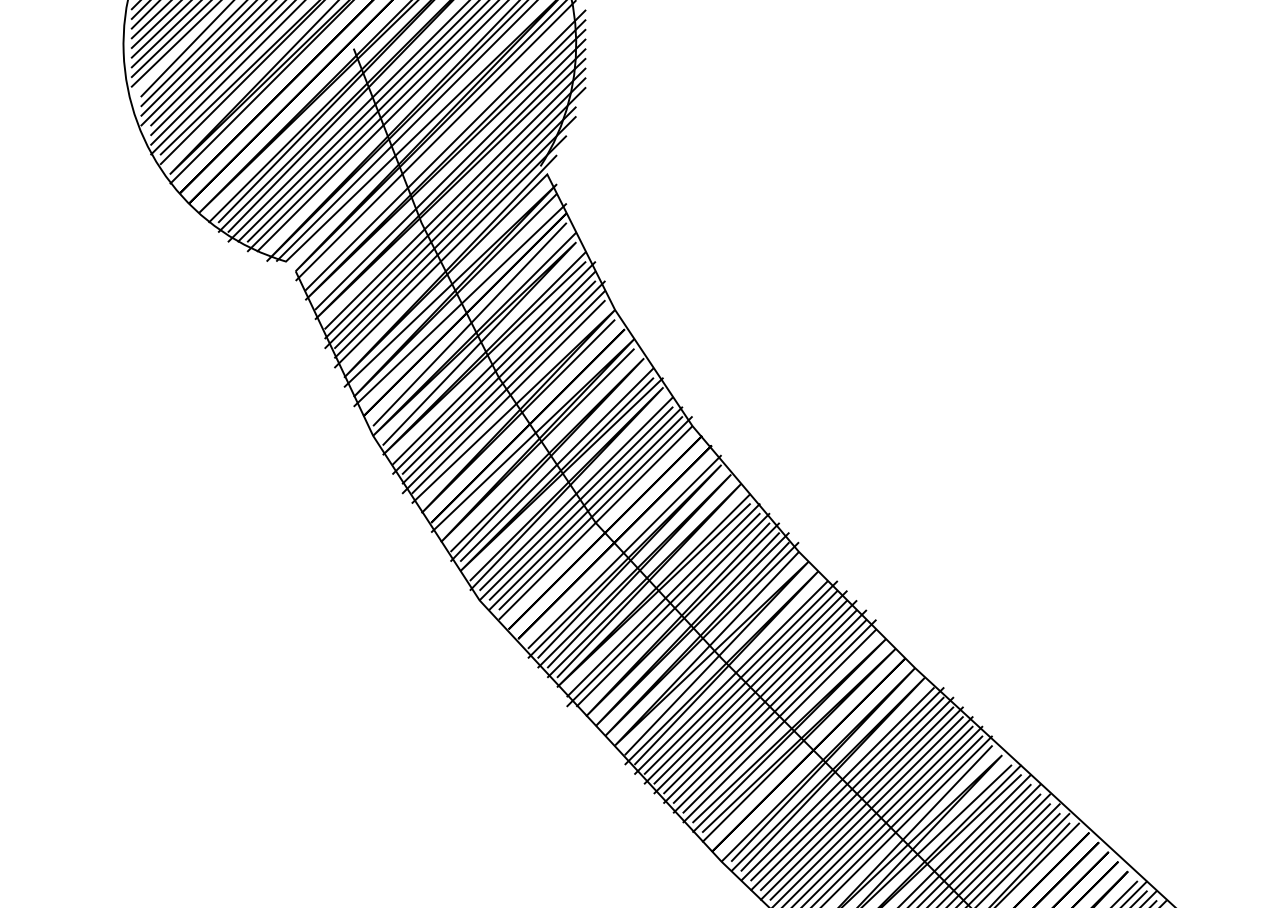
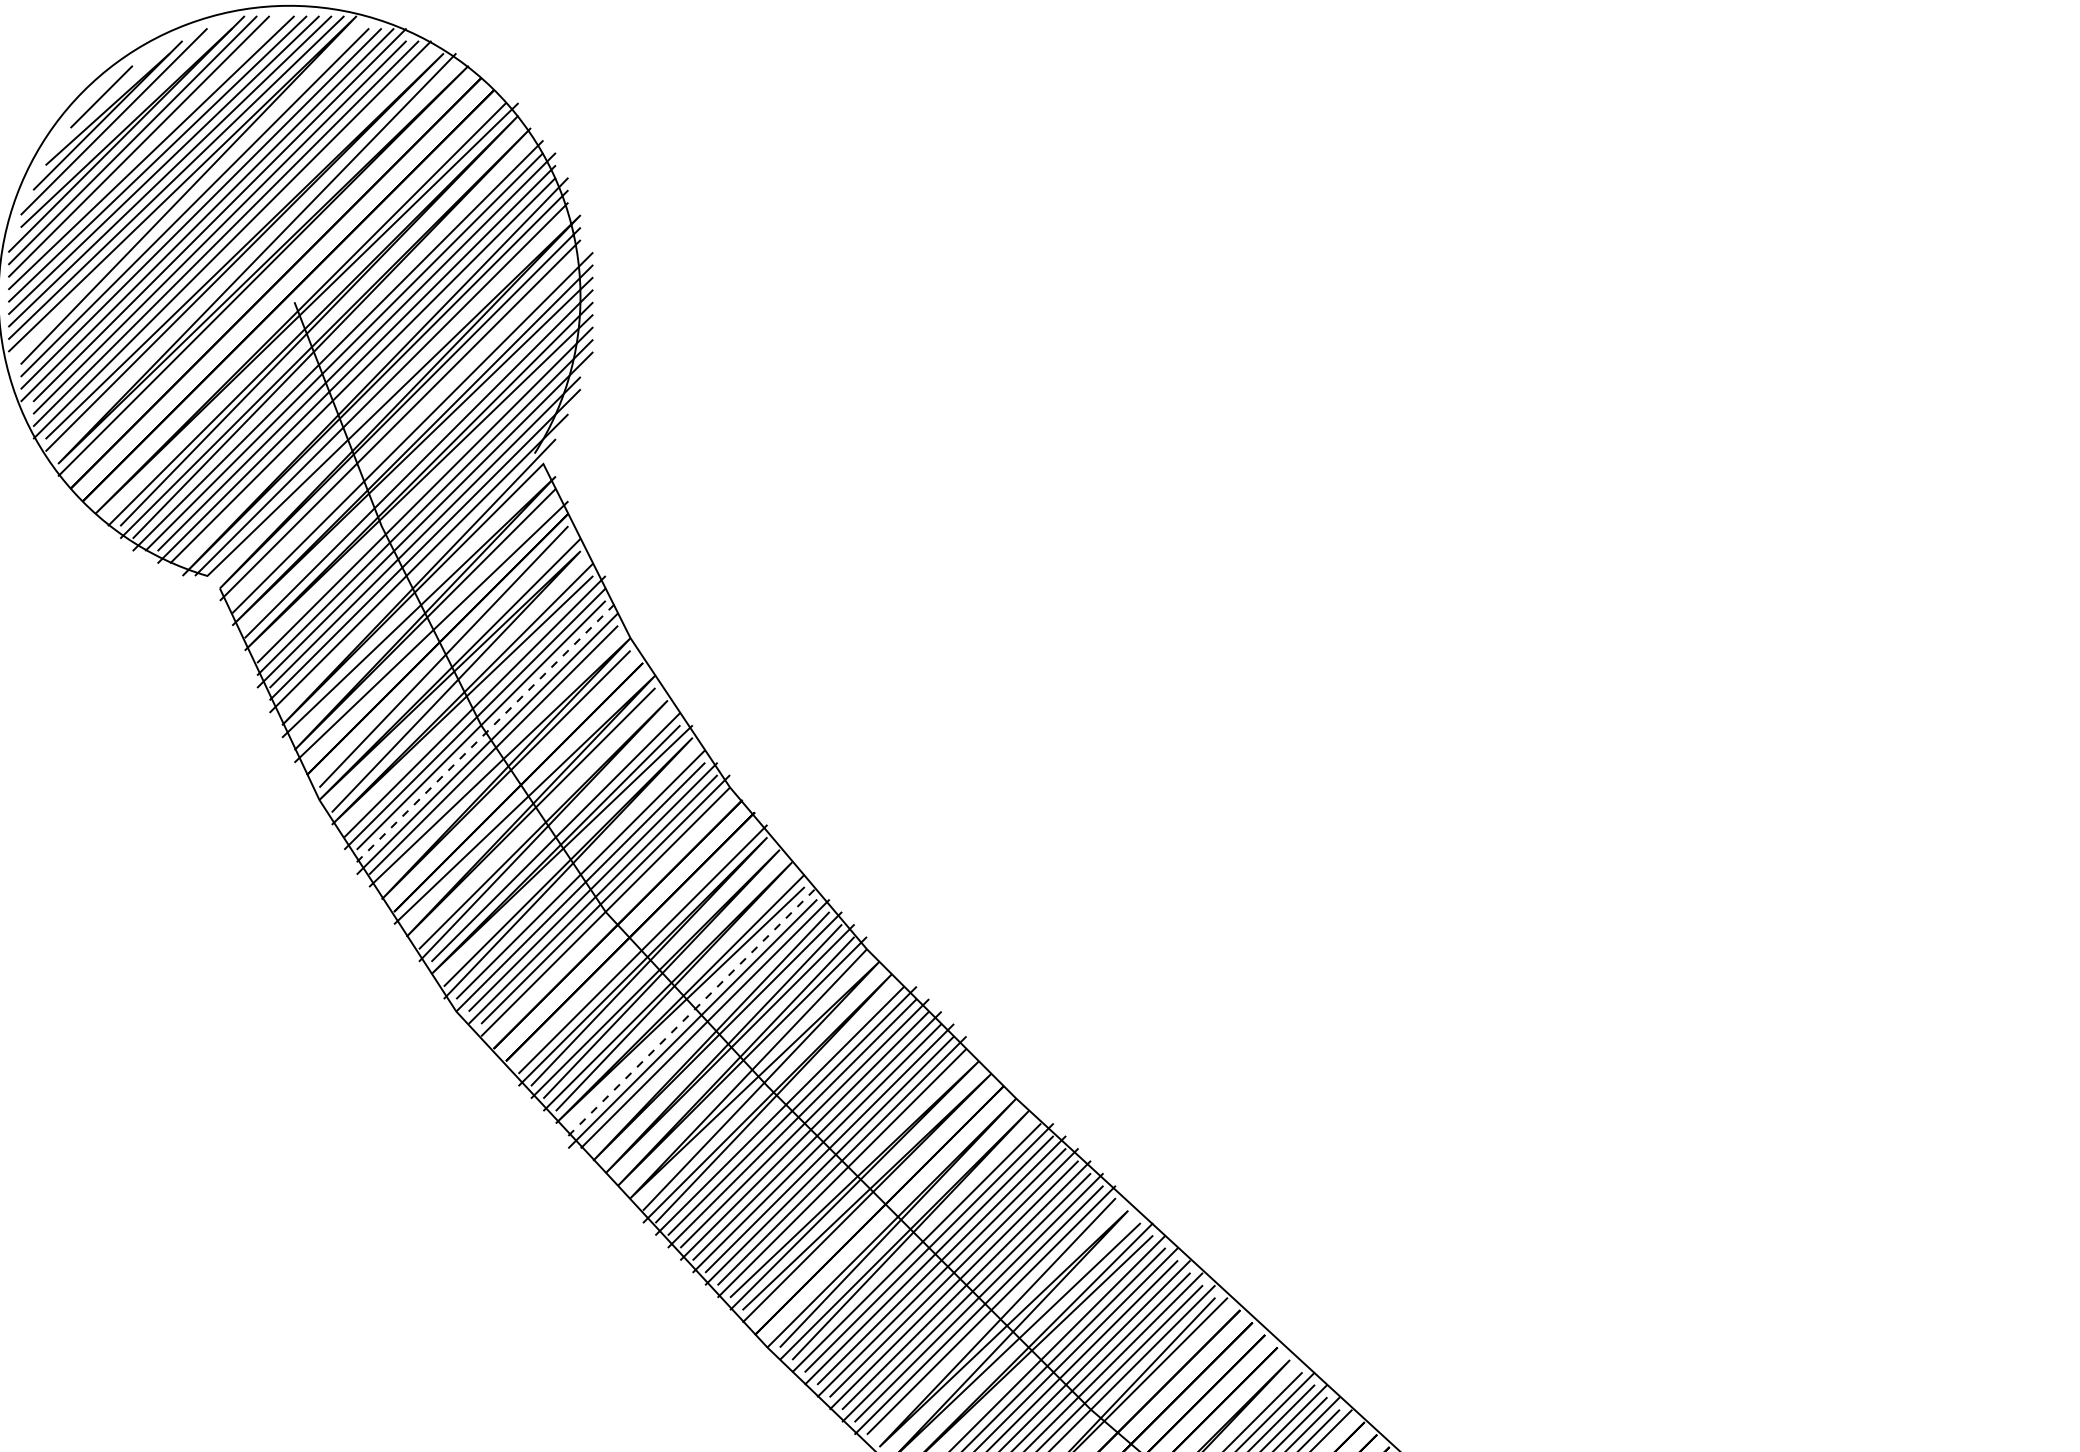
line: (503, 382) -> (487, 731), solid -> dashed
line: (663, 600) -> (692, 1011), solid -> dashed

